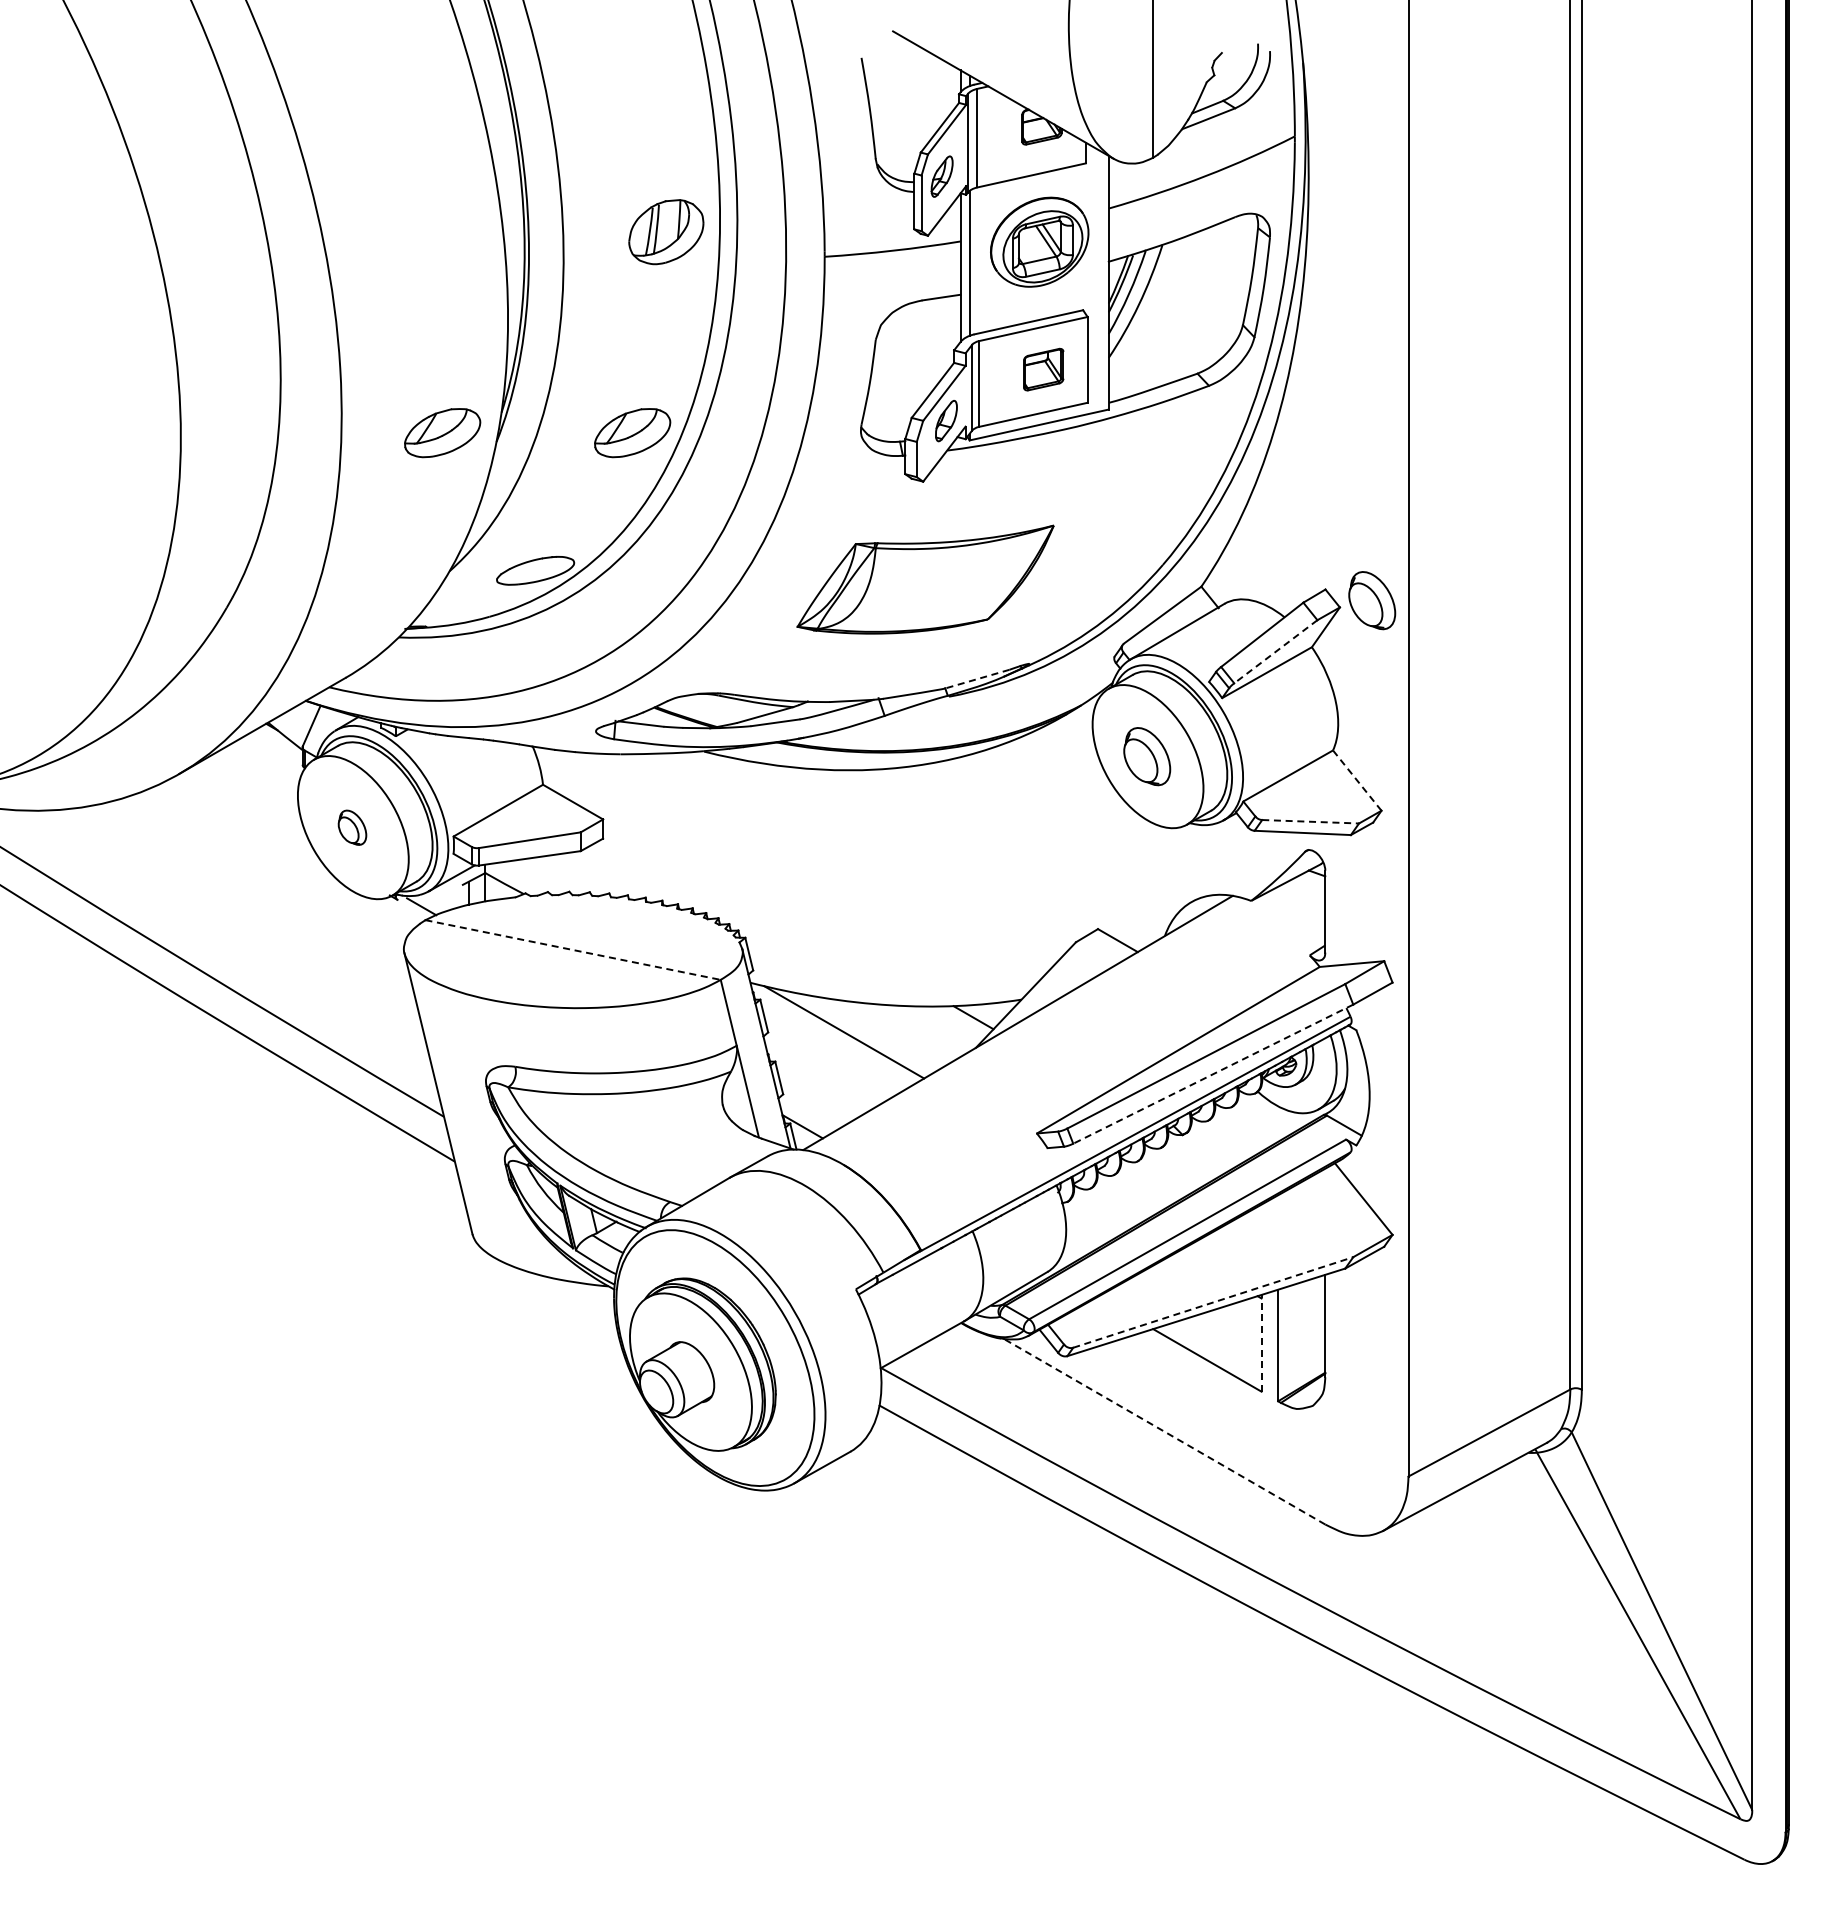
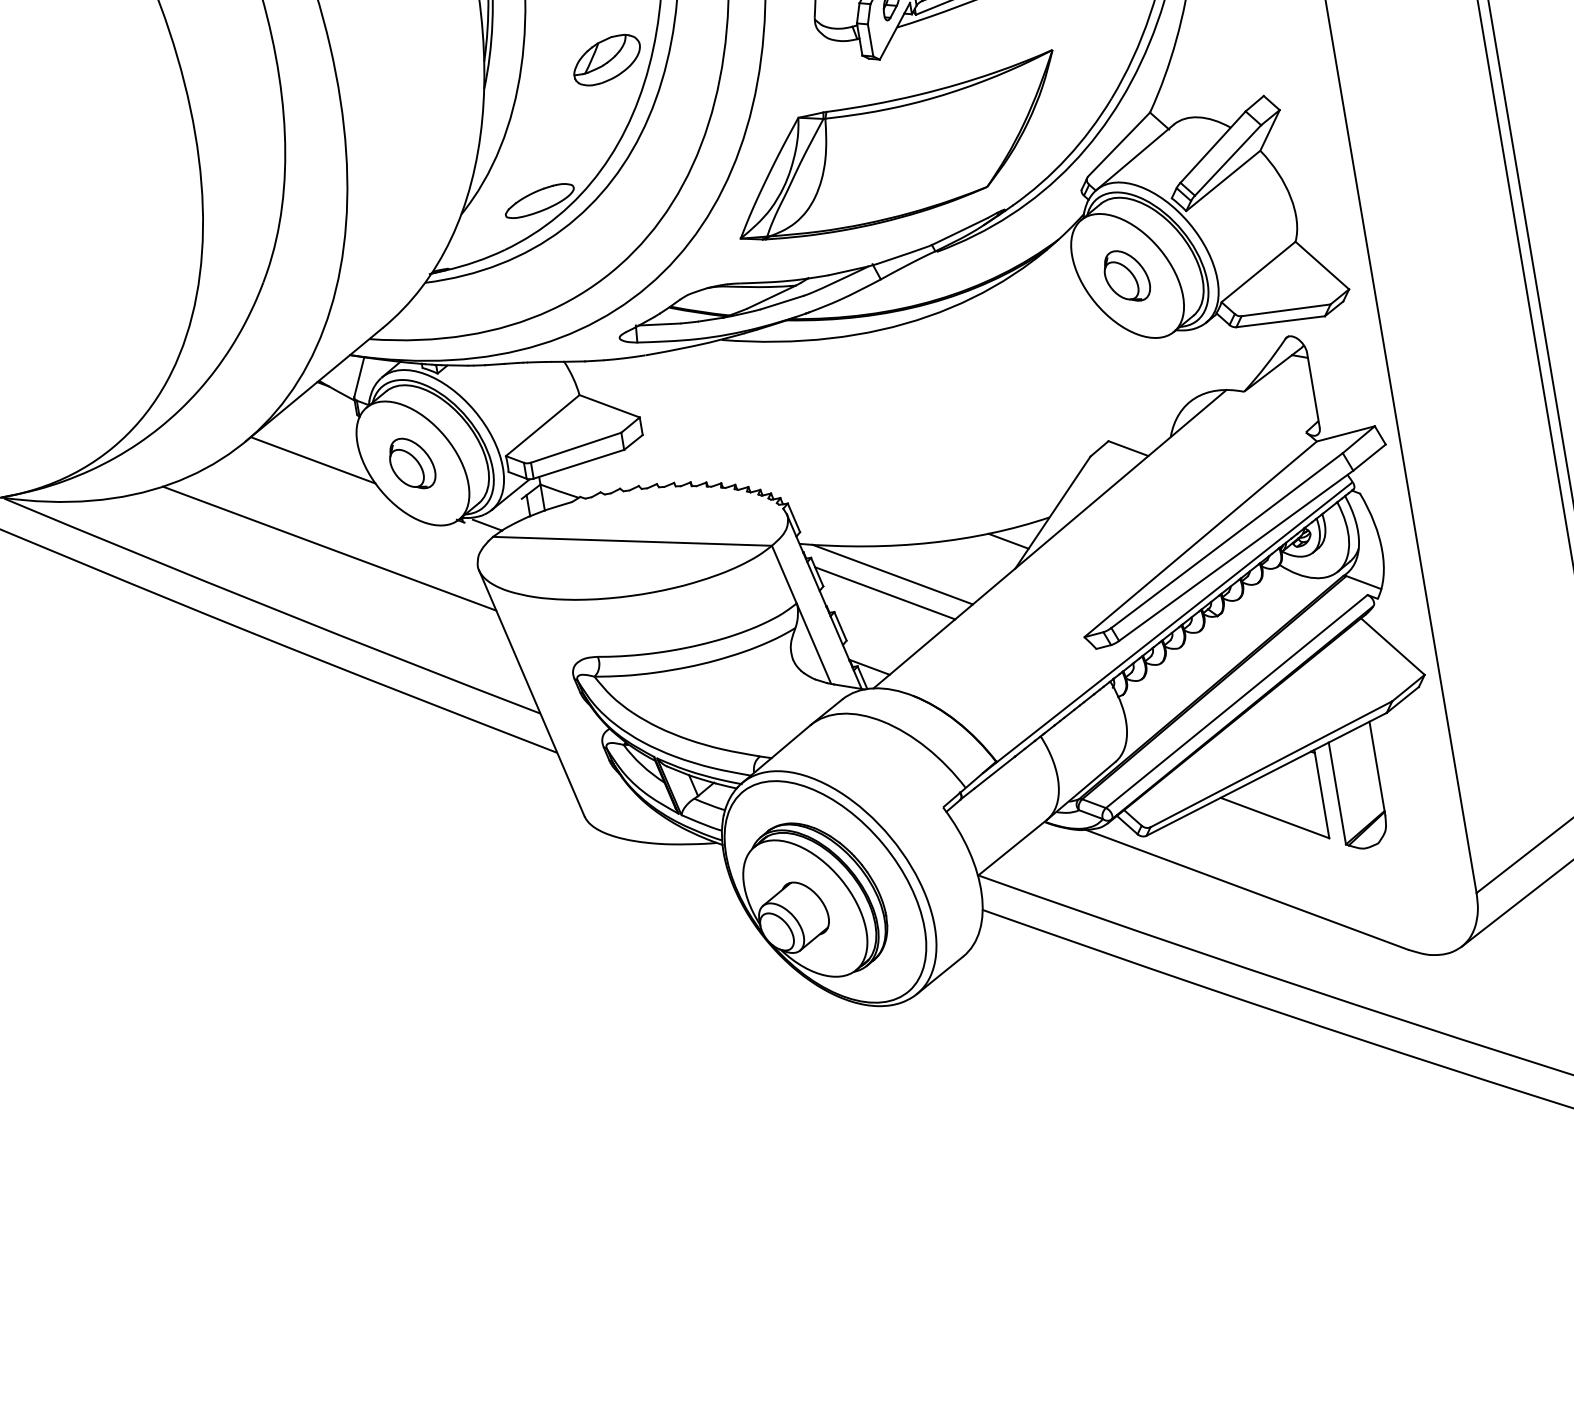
part: (442, 433) -> (433, 89), removed
part: (925, 579) -> (897, 148), size x1.43
part: (1372, 600) -> (1308, 98), removed
line: (1275, 652) -> (1227, 161), dashed -> solid
line: (976, 679) -> (959, 232), dashed -> solid
line: (1357, 780) -> (1322, 265), dashed -> solid
line: (247, 806) -> (313, 460), added
line: (1311, 821) -> (1286, 309), dashed -> solid
part: (352, 827) -> (412, 463), size x1.67
line: (248, 903) -> (328, 548), added
line: (573, 950) -> (632, 541), dashed -> solid
line: (832, 1050) -> (884, 593), added
line: (1212, 1074) -> (1235, 556), dashed -> solid
line: (1213, 1302) -> (1271, 764), dashed -> solid
line: (1261, 1342) -> (1321, 793), dashed -> solid
line: (1164, 1431) -> (1246, 889), dashed -> solid

